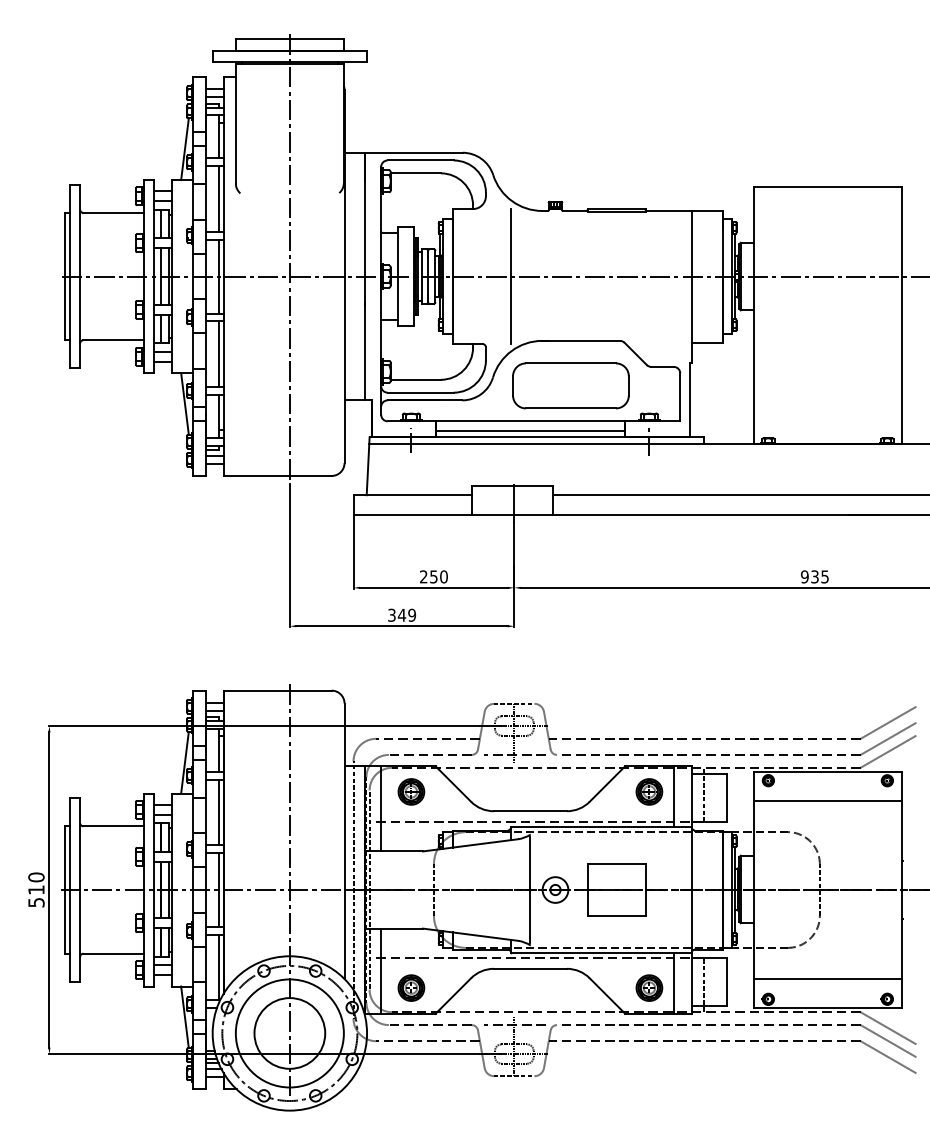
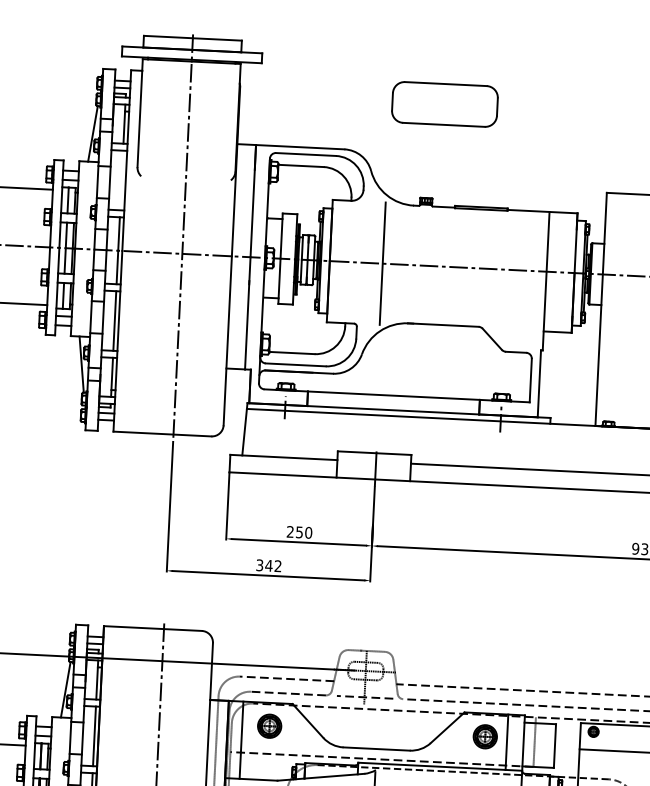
line: (219, 198) -> (122, 180), removed
part: (570, 385) -> (444, 104), moved
line: (530, 430) -> (393, 404), removed
text: (412, 614) -> (278, 565), 349 -> 342

